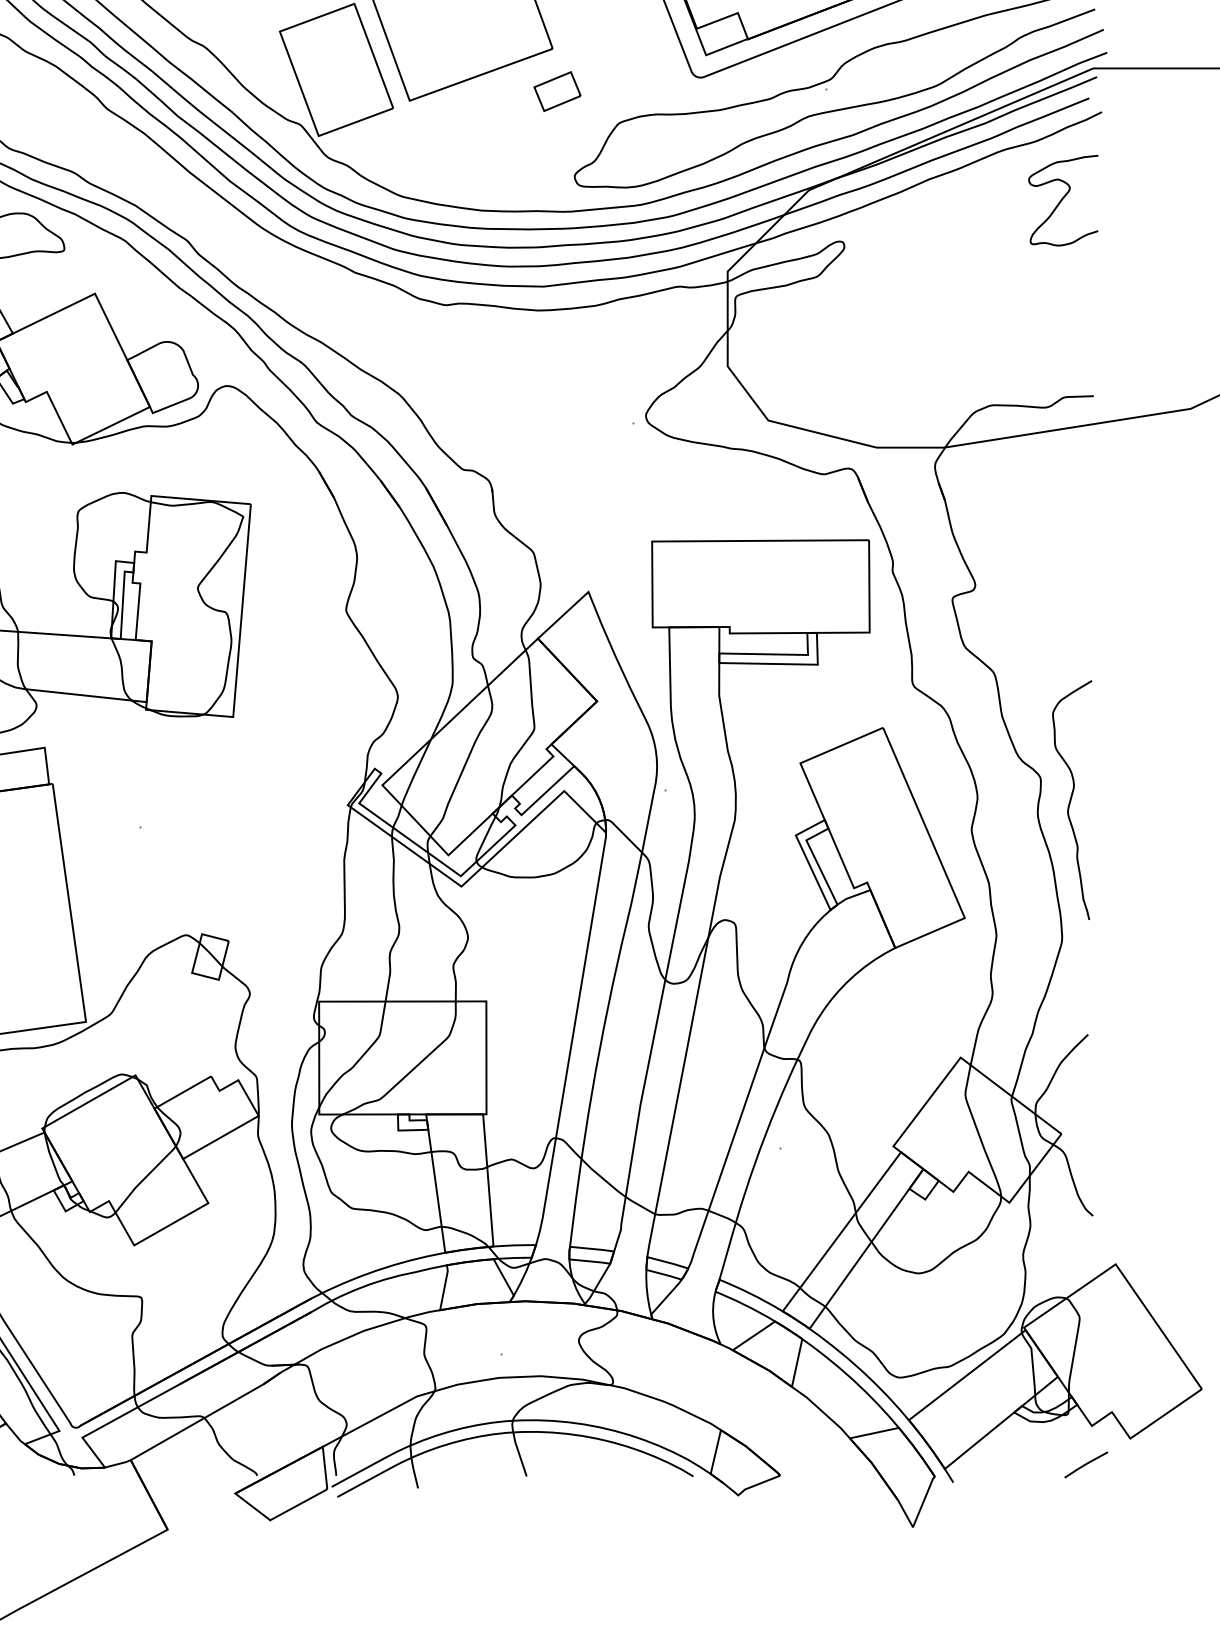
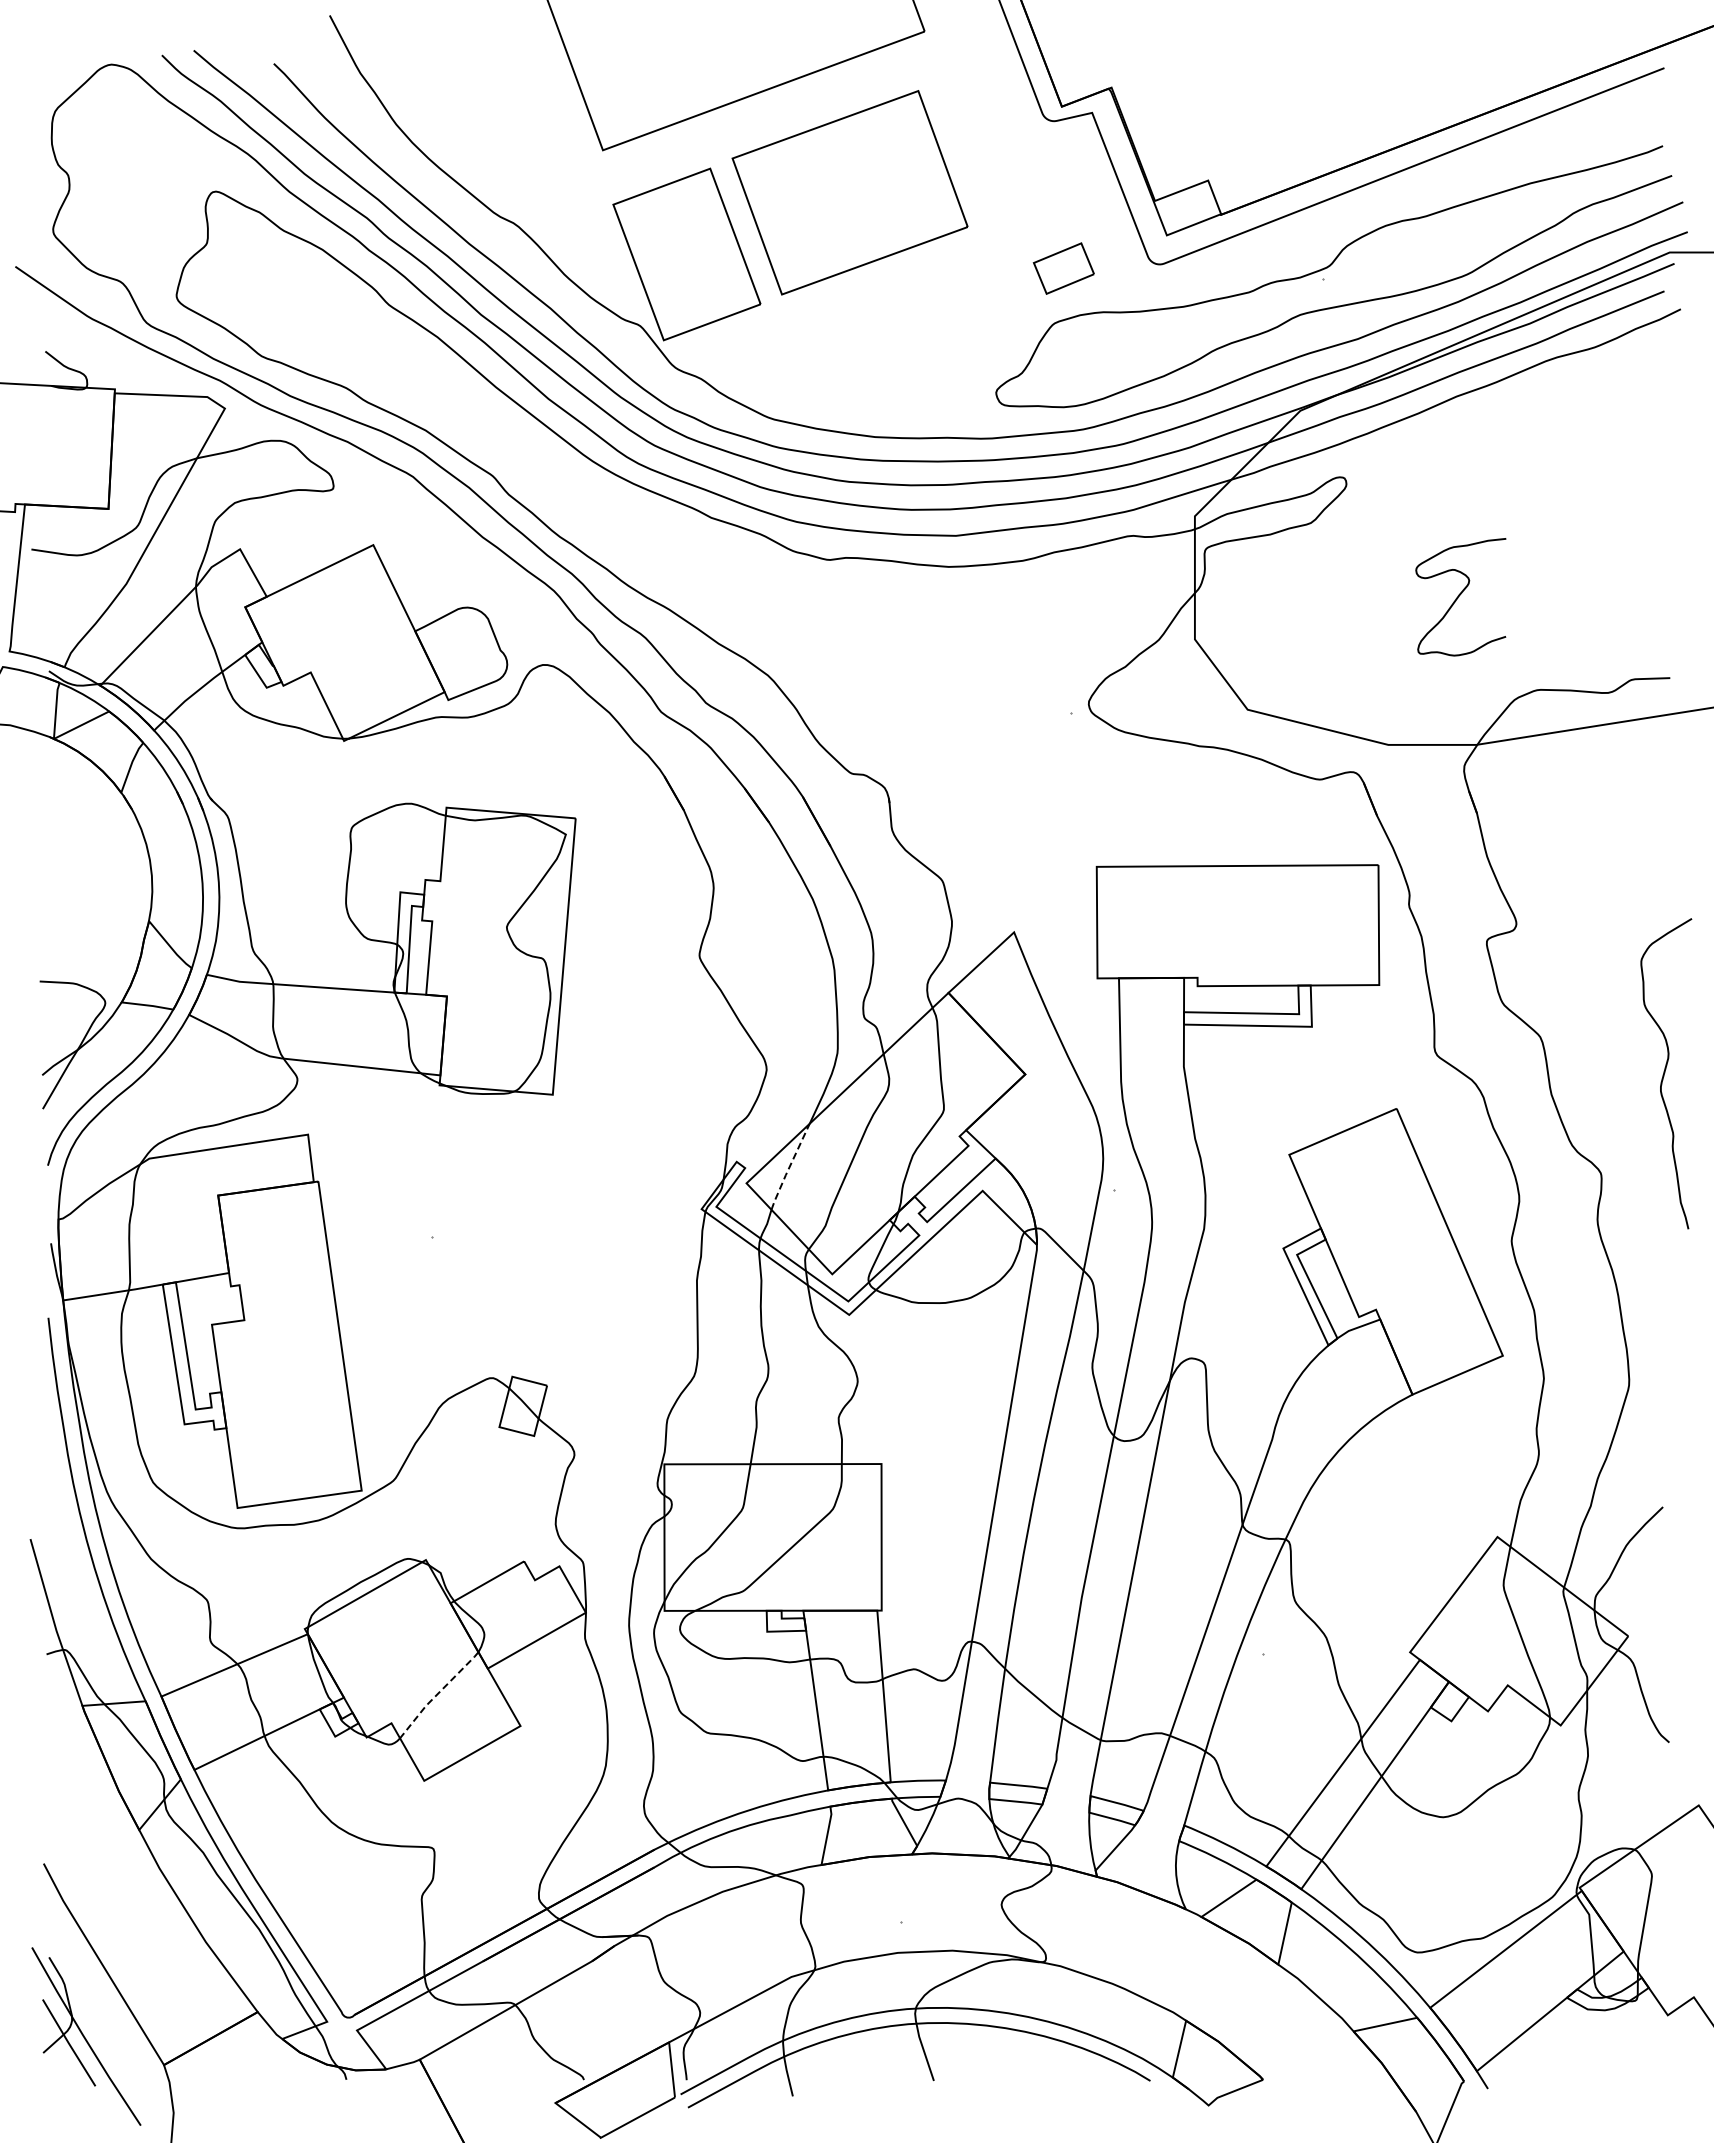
part: (557, 91) -> (1063, 268), moved
curve: (1062, 200) -> (1459, 596), moved
line: (415, 773) -> (789, 1167), solid -> dashed
curve: (1071, 800) -> (1665, 1073), moved
line: (144, 1178) -> (437, 1693), solid -> dashed
line: (1086, 1464) -> (1660, 2065), removed

